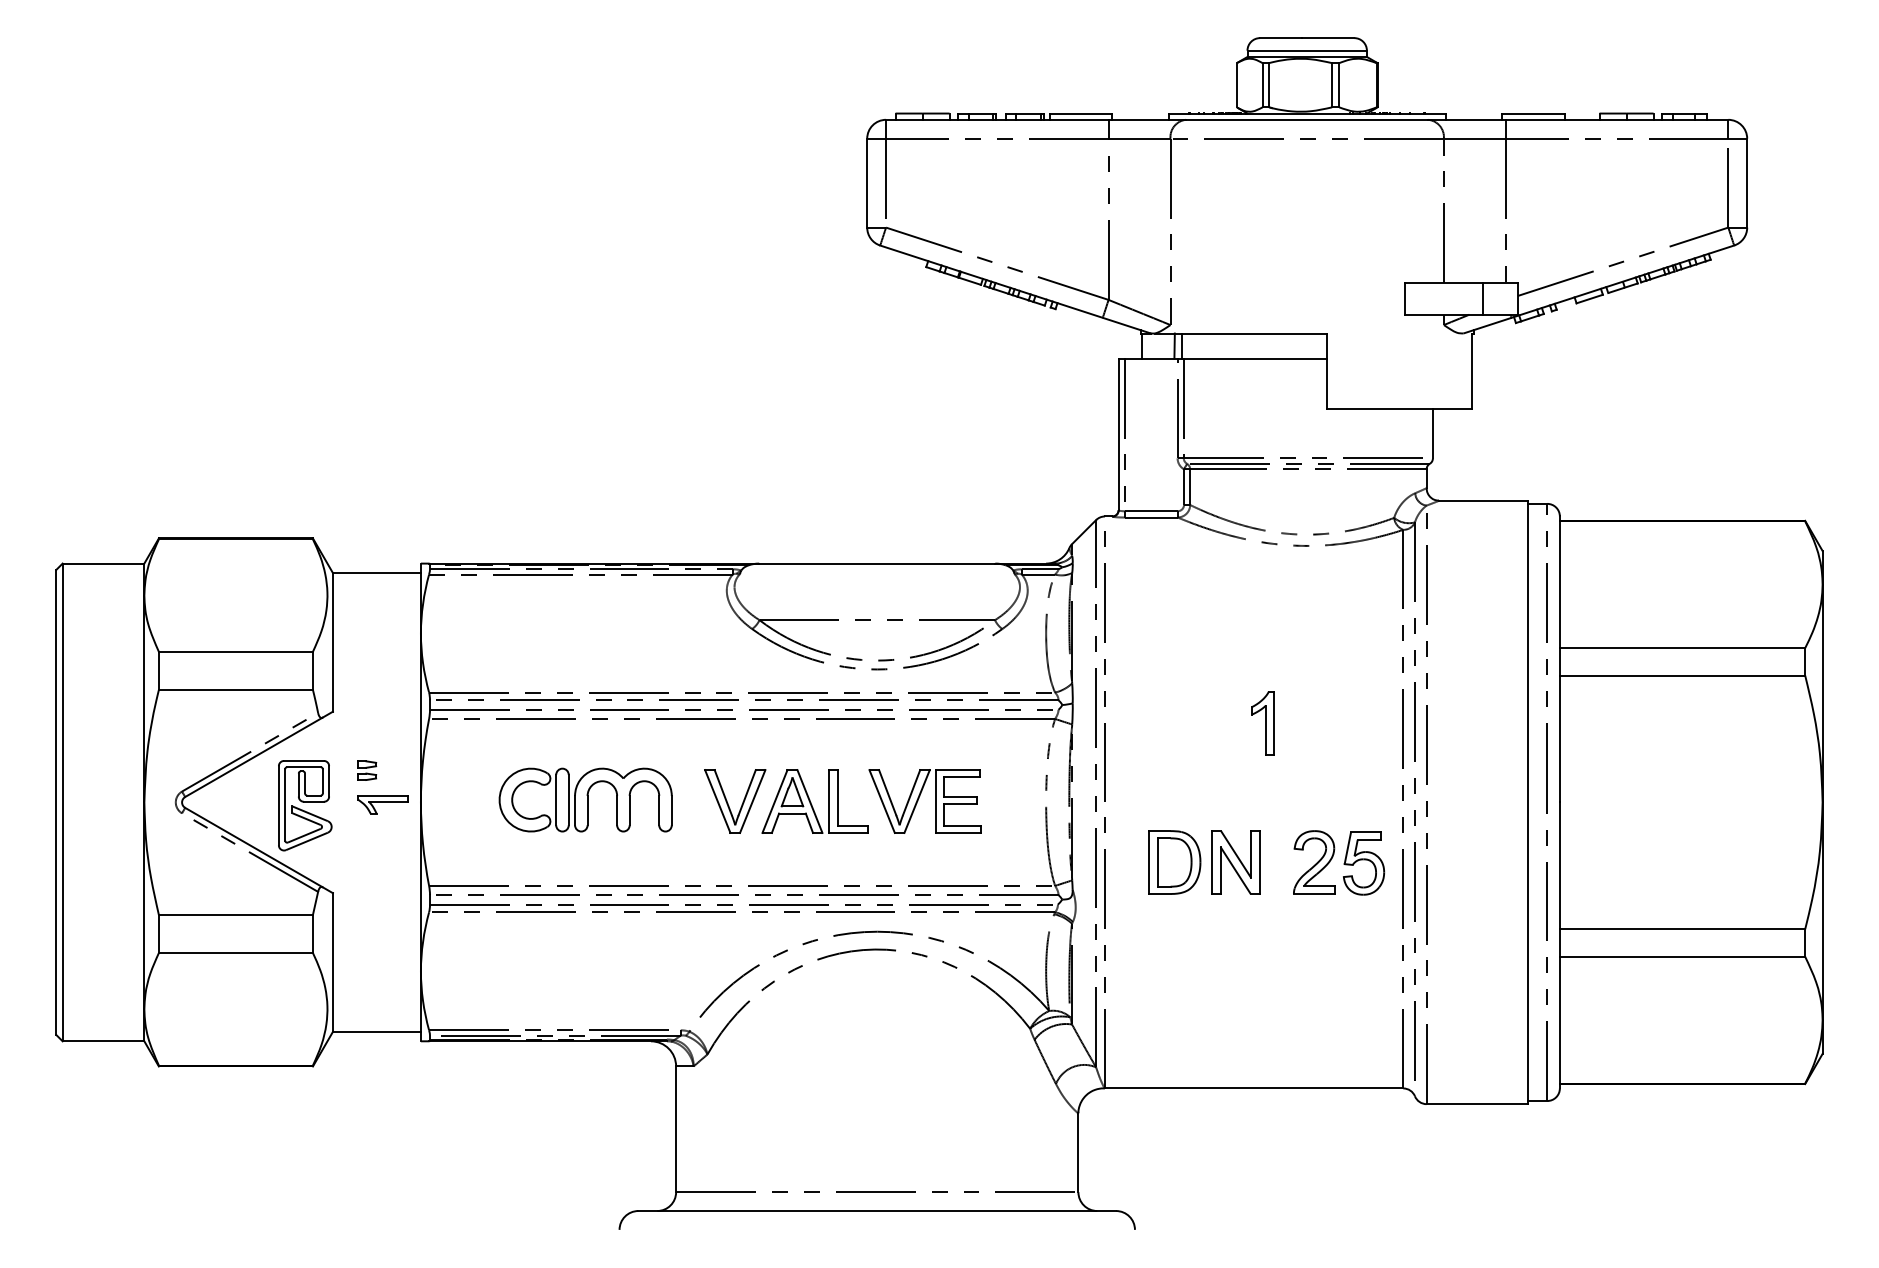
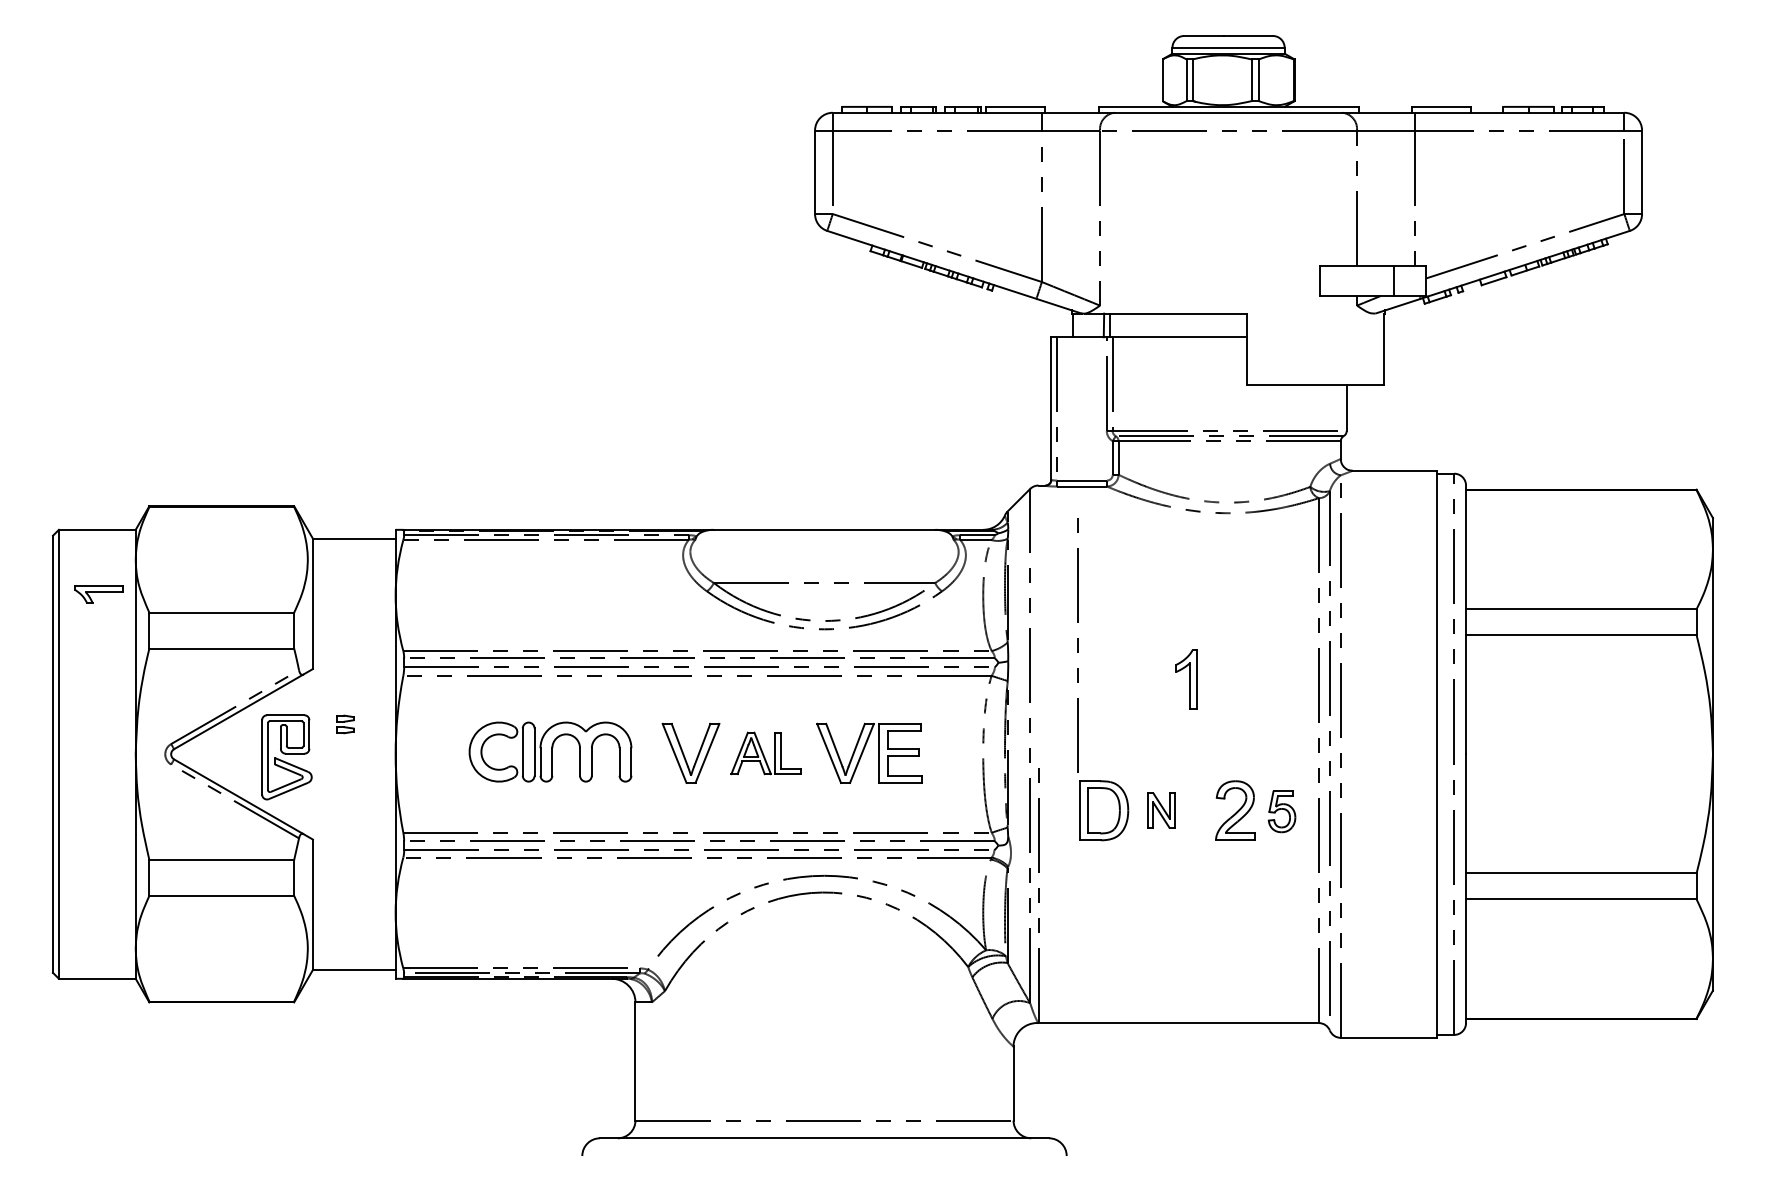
line: (1104, 666) -> (1077, 645), moved
part: (814, 801) -> (765, 753), size x0.7
part: (382, 804) -> (98, 594), moved
part: (1235, 862) -> (1161, 810), size x0.6
part: (1364, 863) -> (1282, 811), size x0.7

